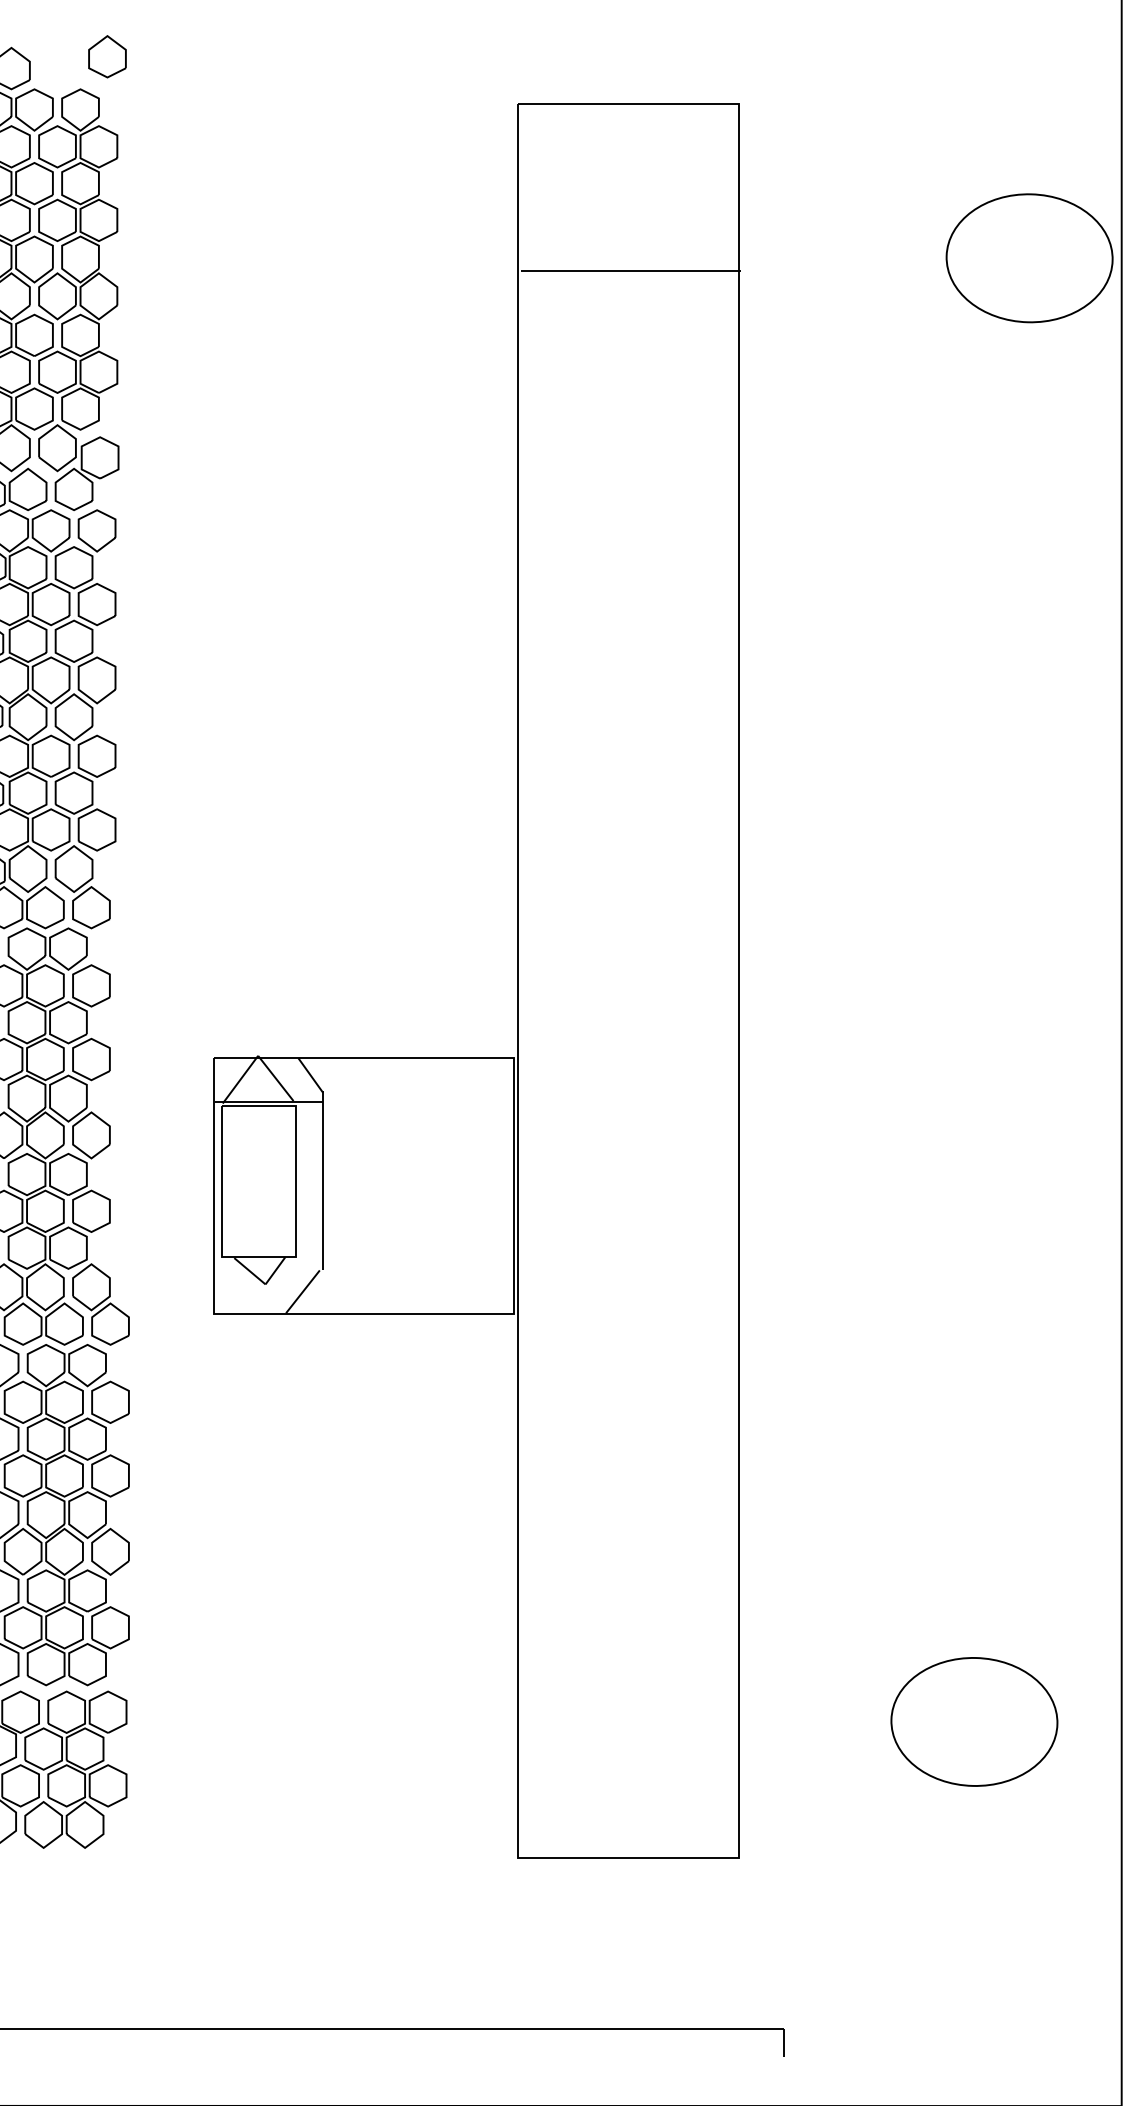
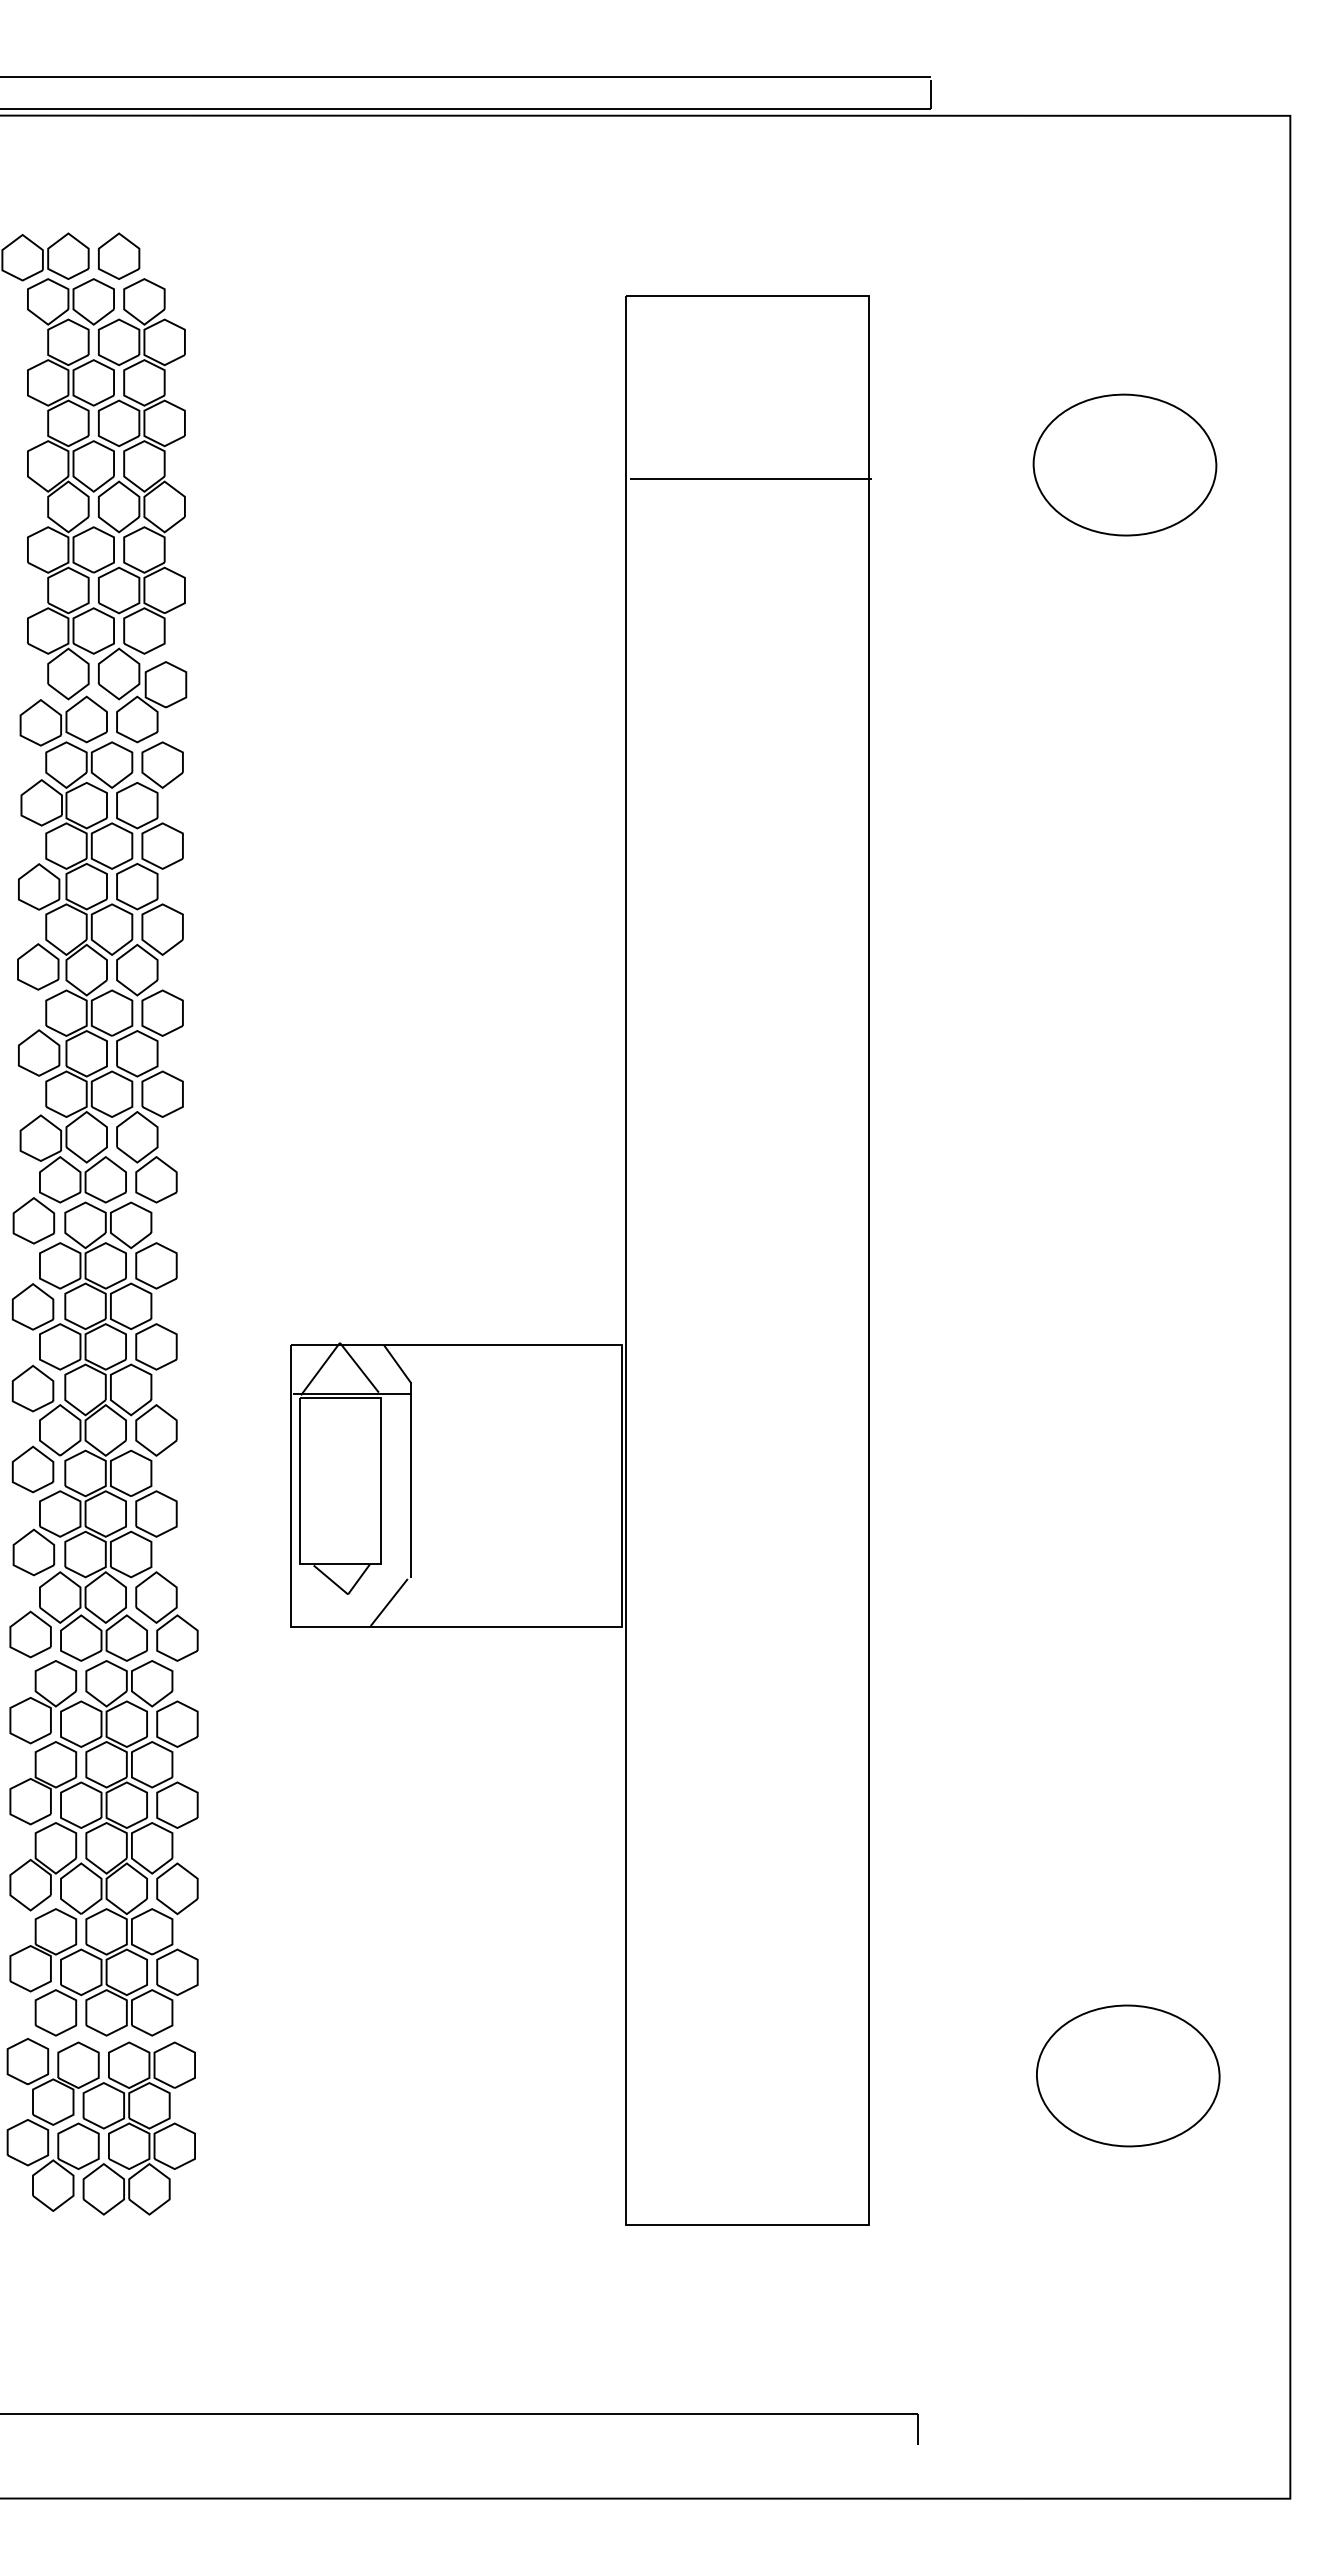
part: (107, 56) -> (119, 255), moved
part: (1029, 257) -> (1124, 464), moved

